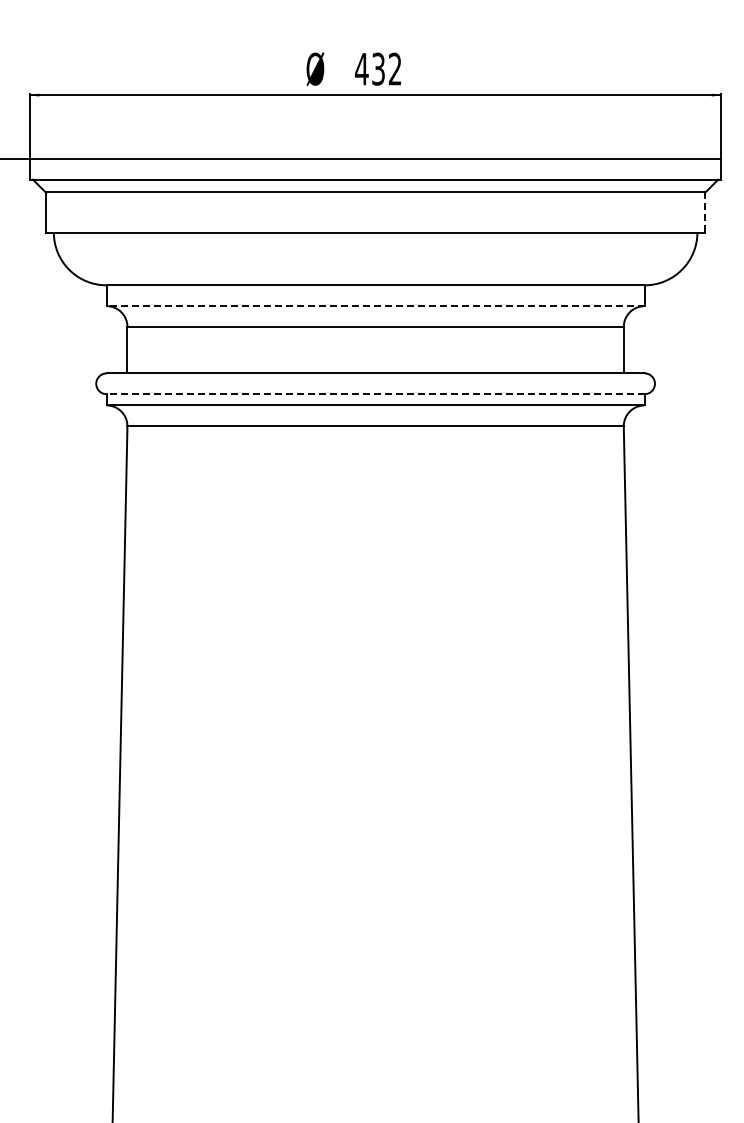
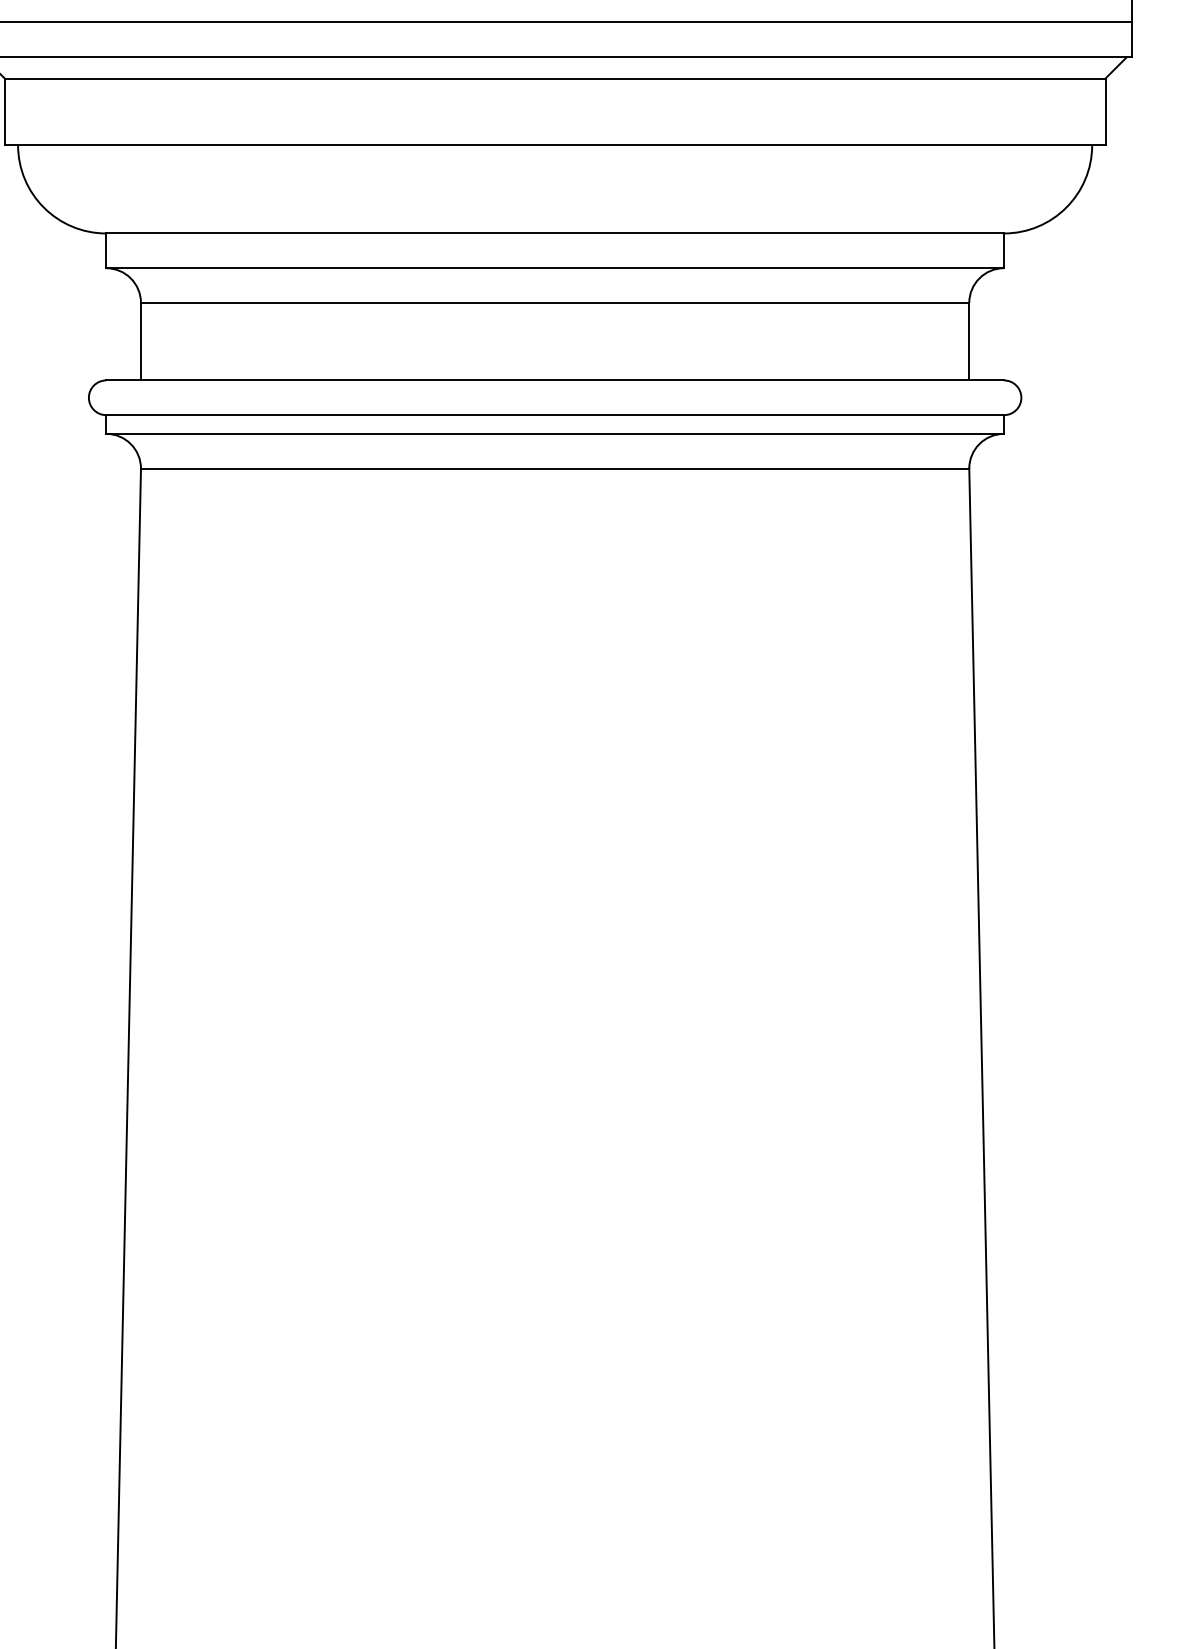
line: (705, 213) -> (1105, 113), dashed -> solid
line: (375, 306) -> (554, 268), dashed -> solid
line: (375, 394) -> (554, 415), dashed -> solid

